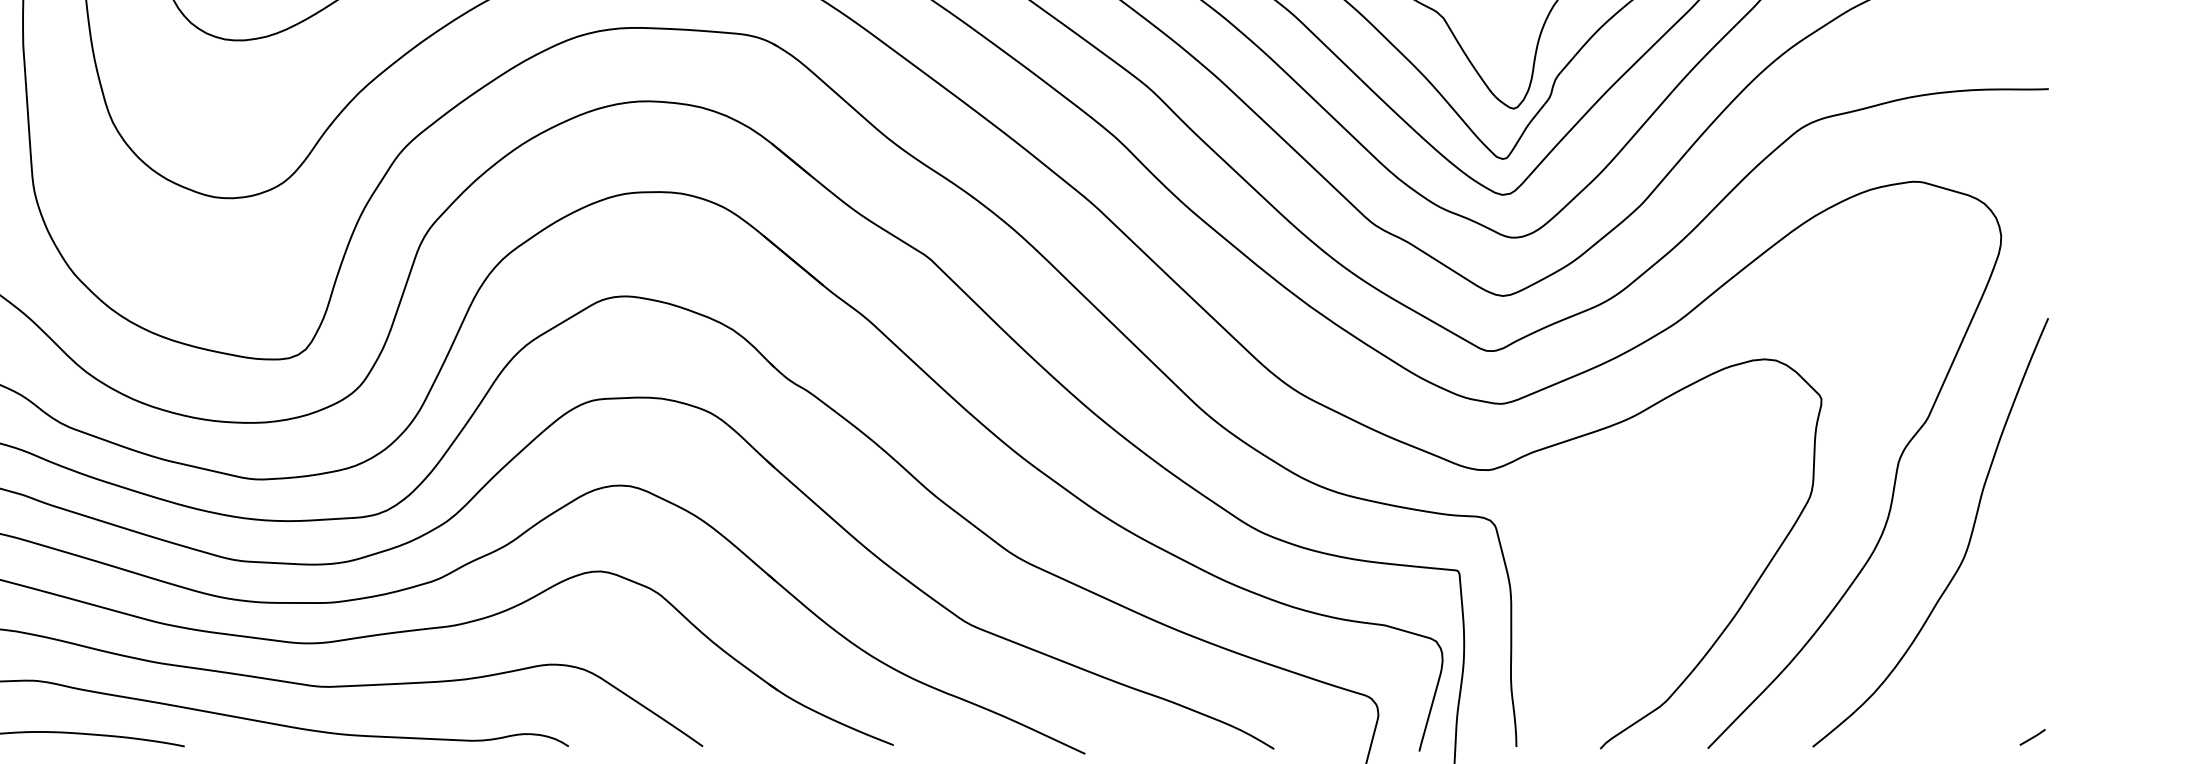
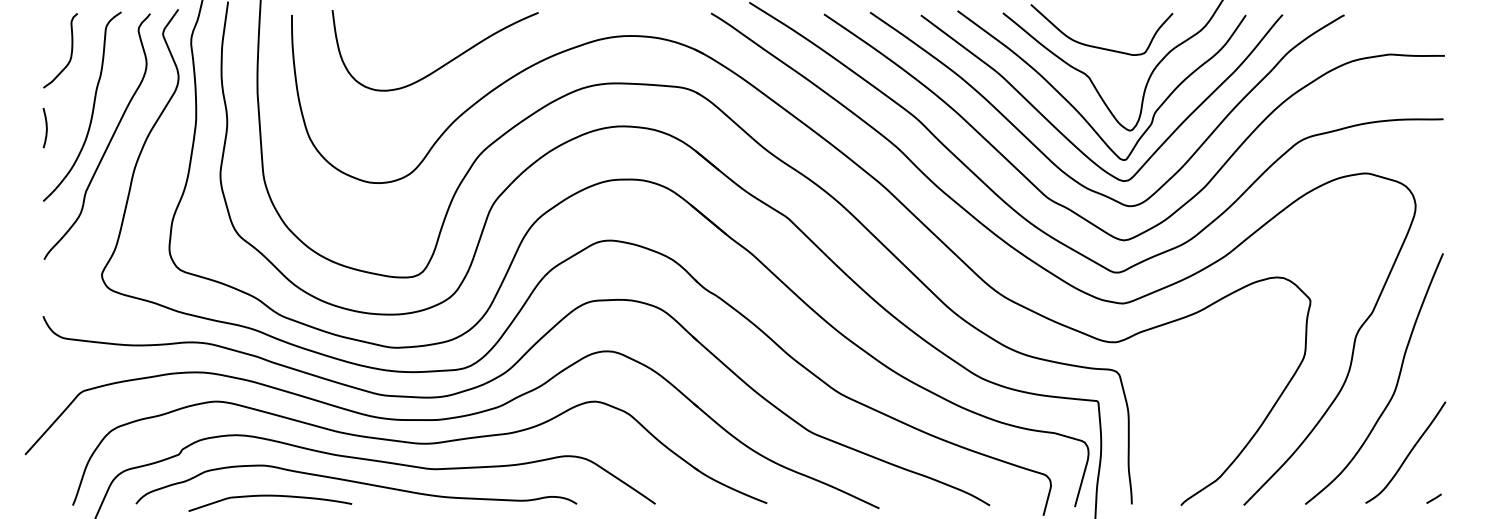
curve: (1987, 661) -> (1407, 454), added

